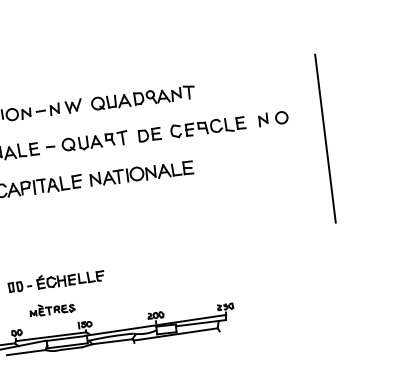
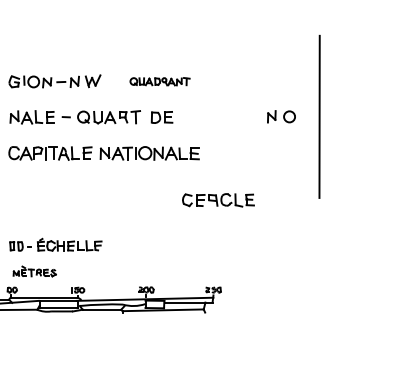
part: (142, 97) -> (159, 81), size x0.6
part: (208, 127) -> (218, 200), moved
line: (325, 138) -> (319, 116), moved
part: (52, 309) -> (34, 271), moved

